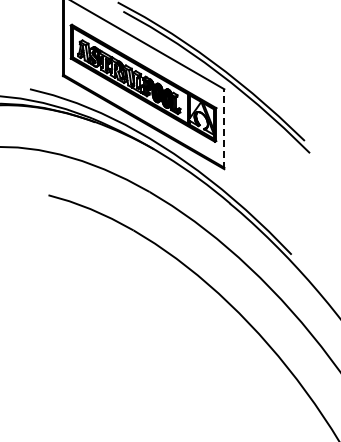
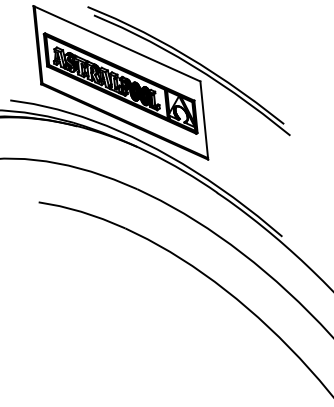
line: (224, 129) -> (204, 120), dashed -> solid

